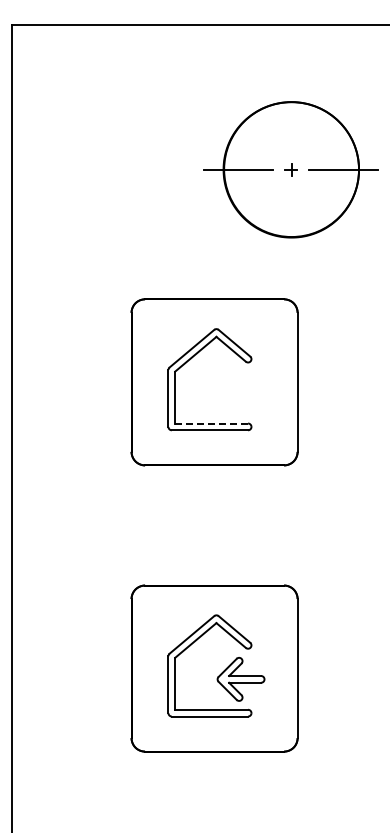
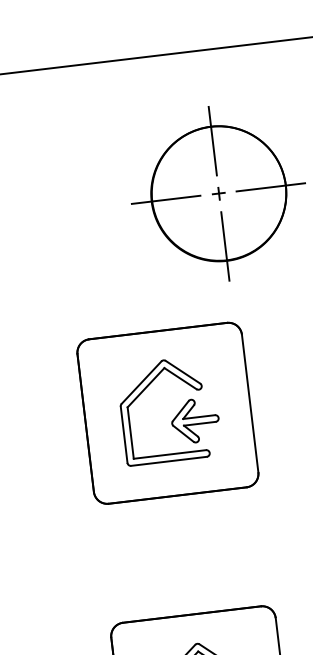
line: (291, 116) -> (212, 140), added
line: (291, 222) -> (225, 245), added
part: (240, 392) -> (194, 420), added
line: (212, 423) -> (170, 454), dashed -> solid

